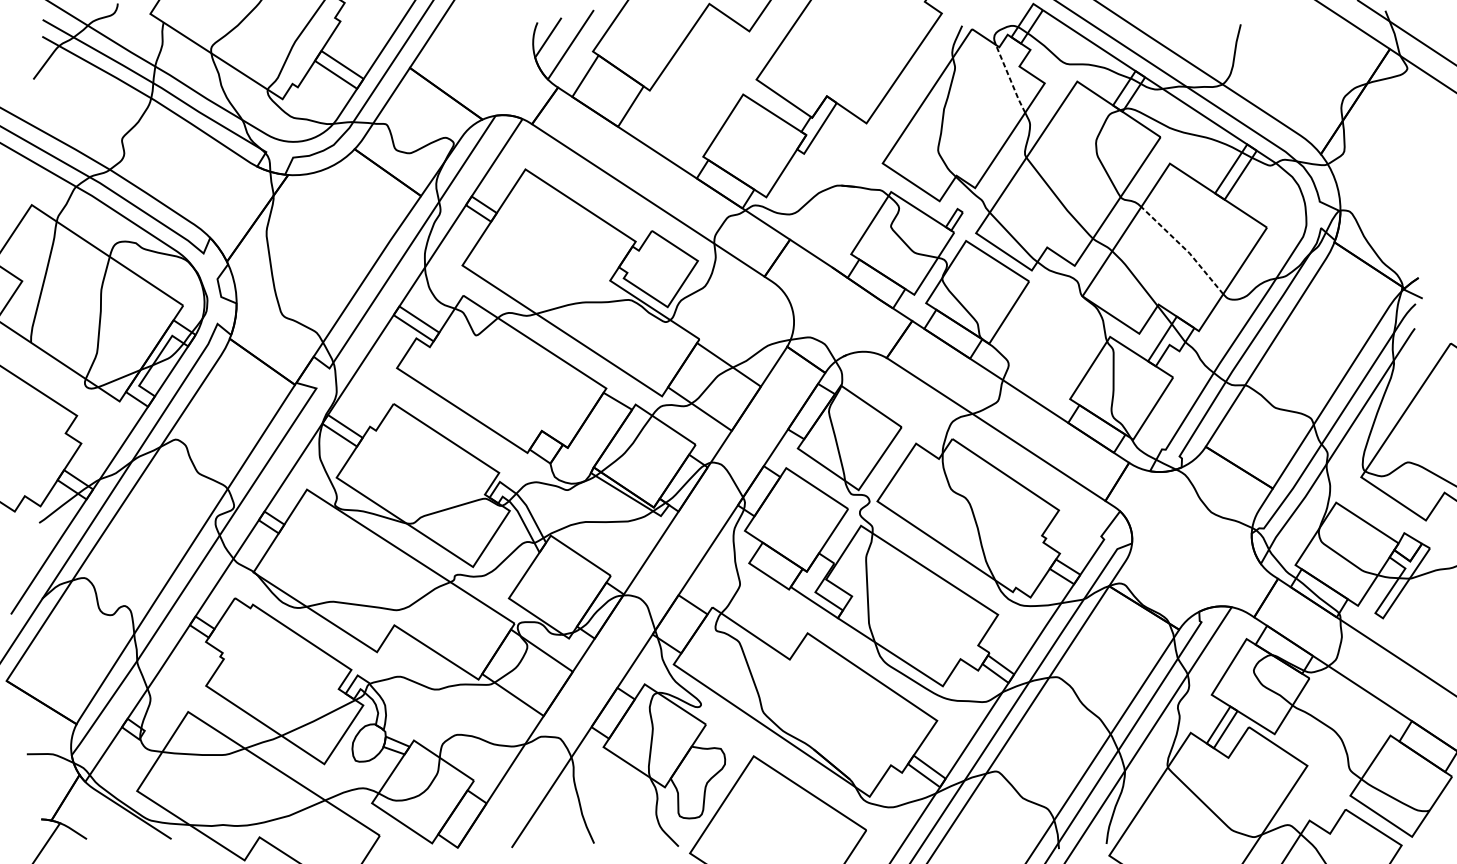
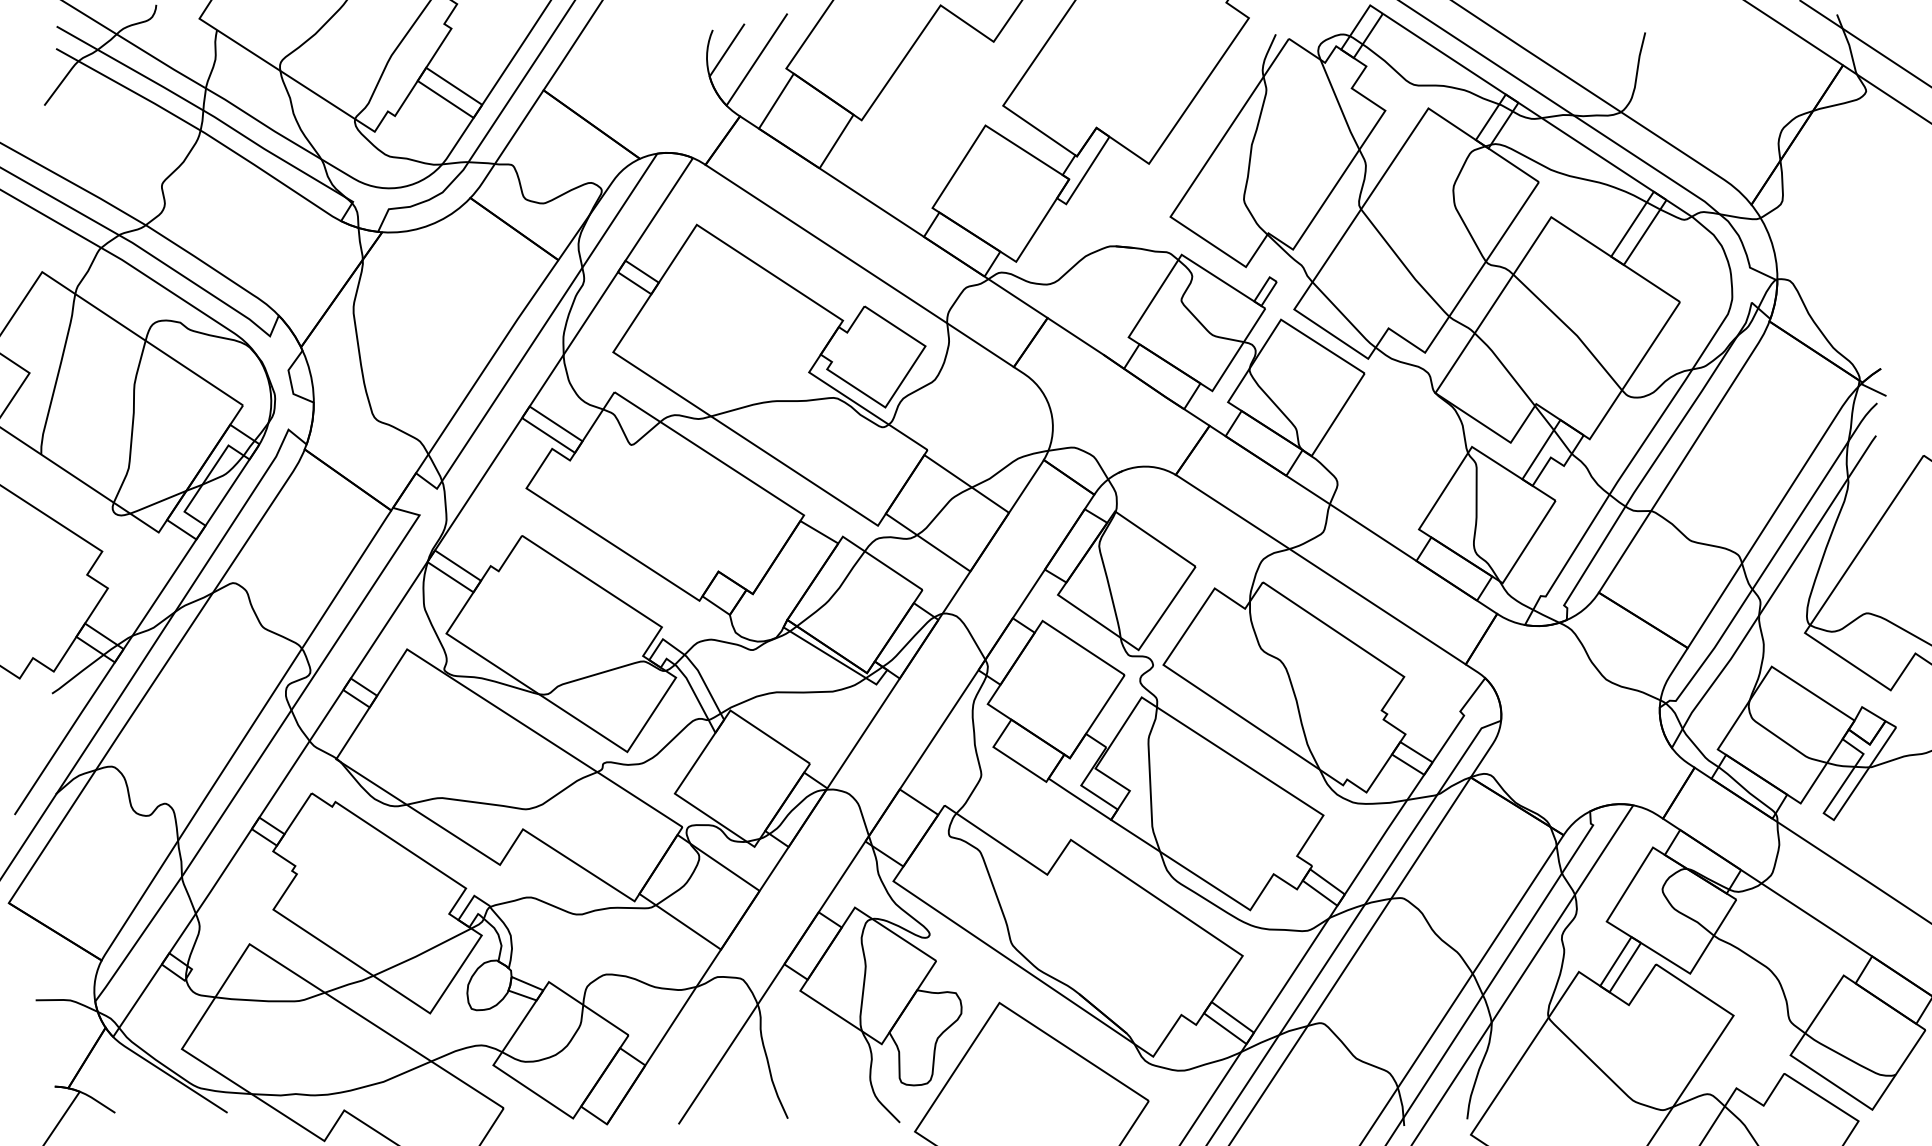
line: (1010, 79) -> (1339, 105), dashed -> solid
line: (1184, 248) -> (1570, 329), dashed -> solid

